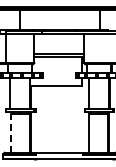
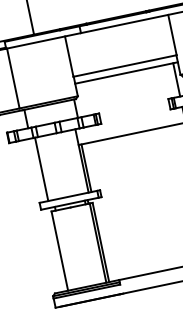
line: (10, 133) -> (58, 251), dashed -> solid

